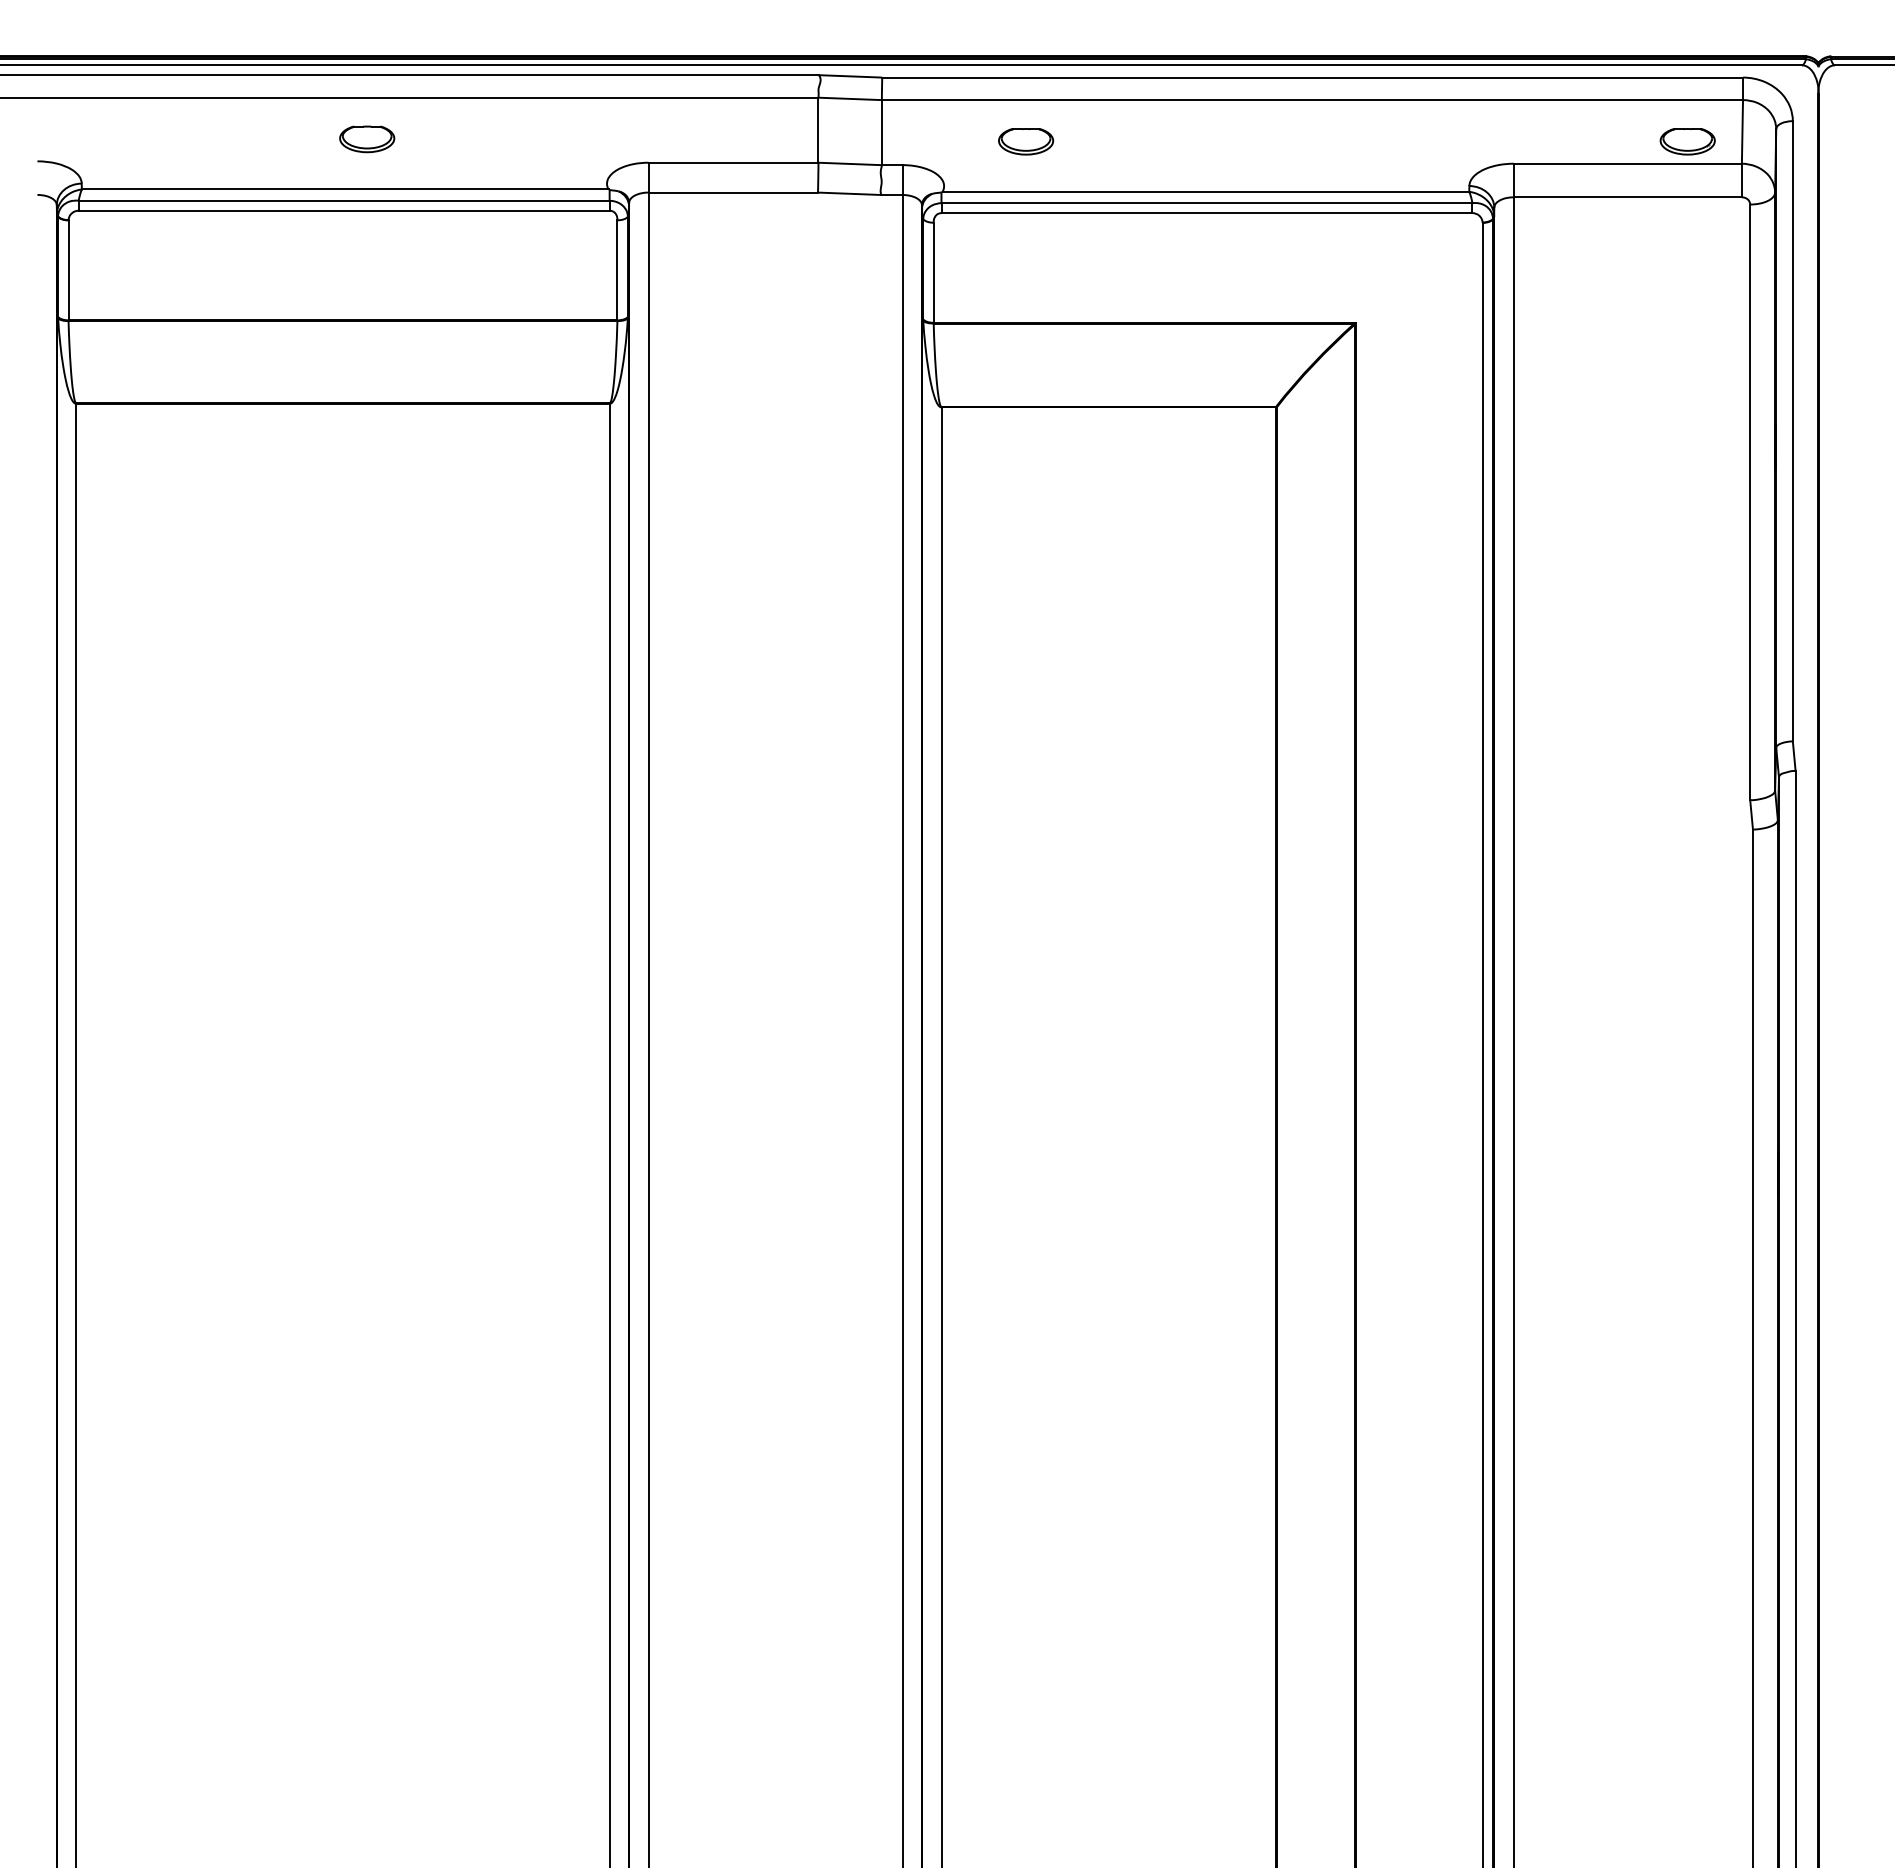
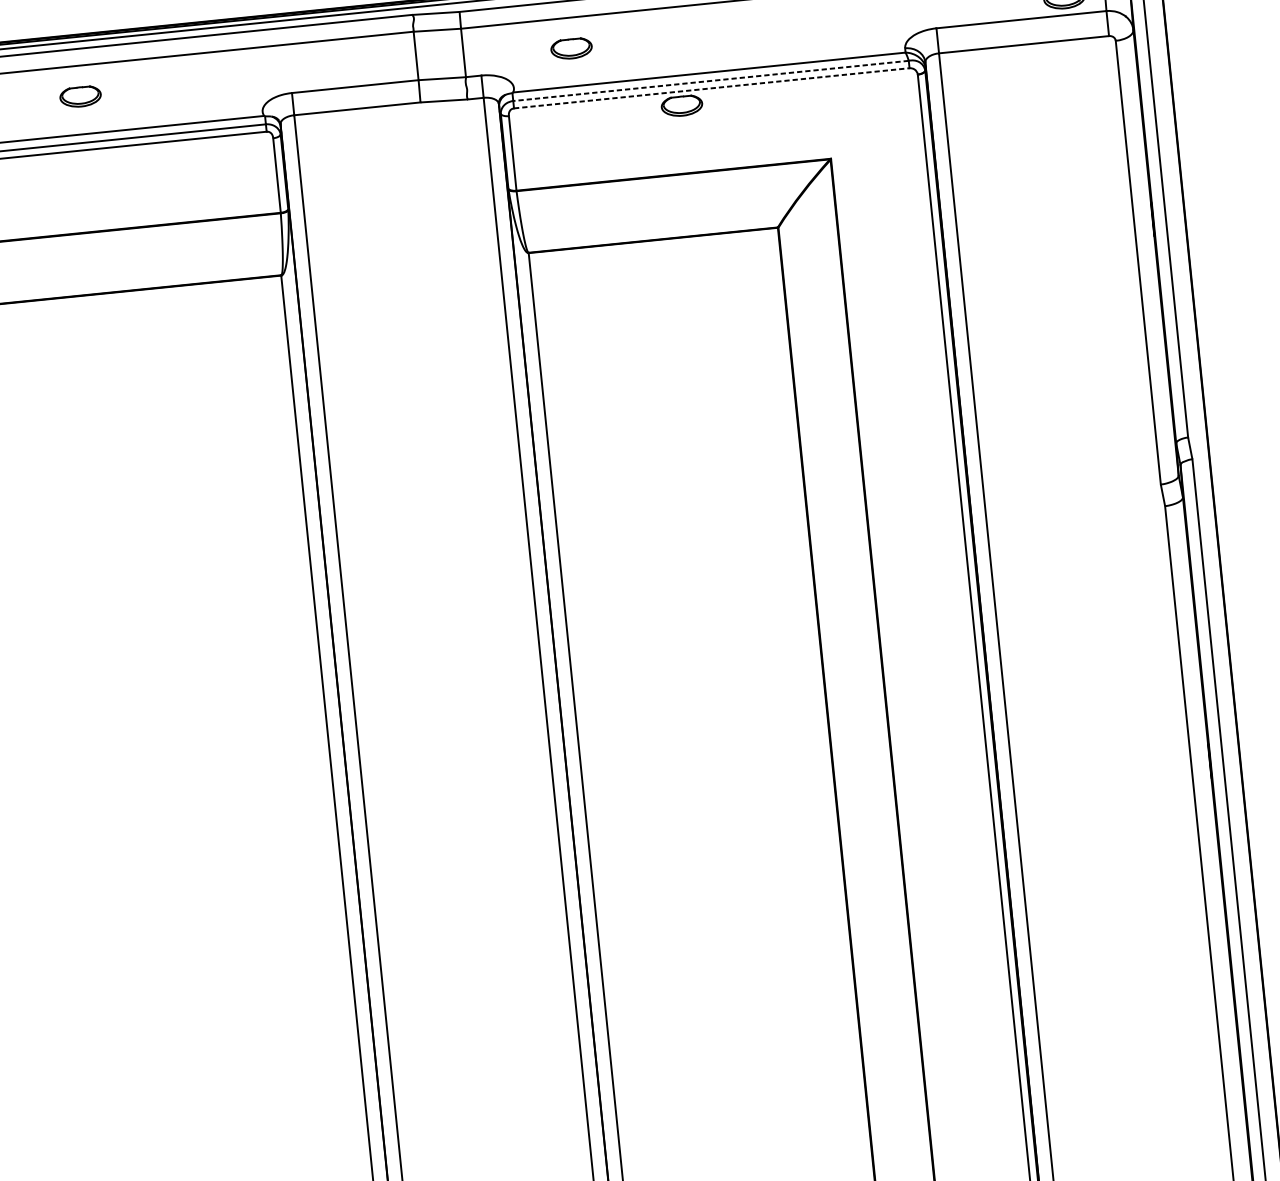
line: (1206, 203) -> (710, 81), solid -> dashed
line: (1207, 213) -> (712, 88), solid -> dashed
part: (1165, 232) -> (682, 105), added

